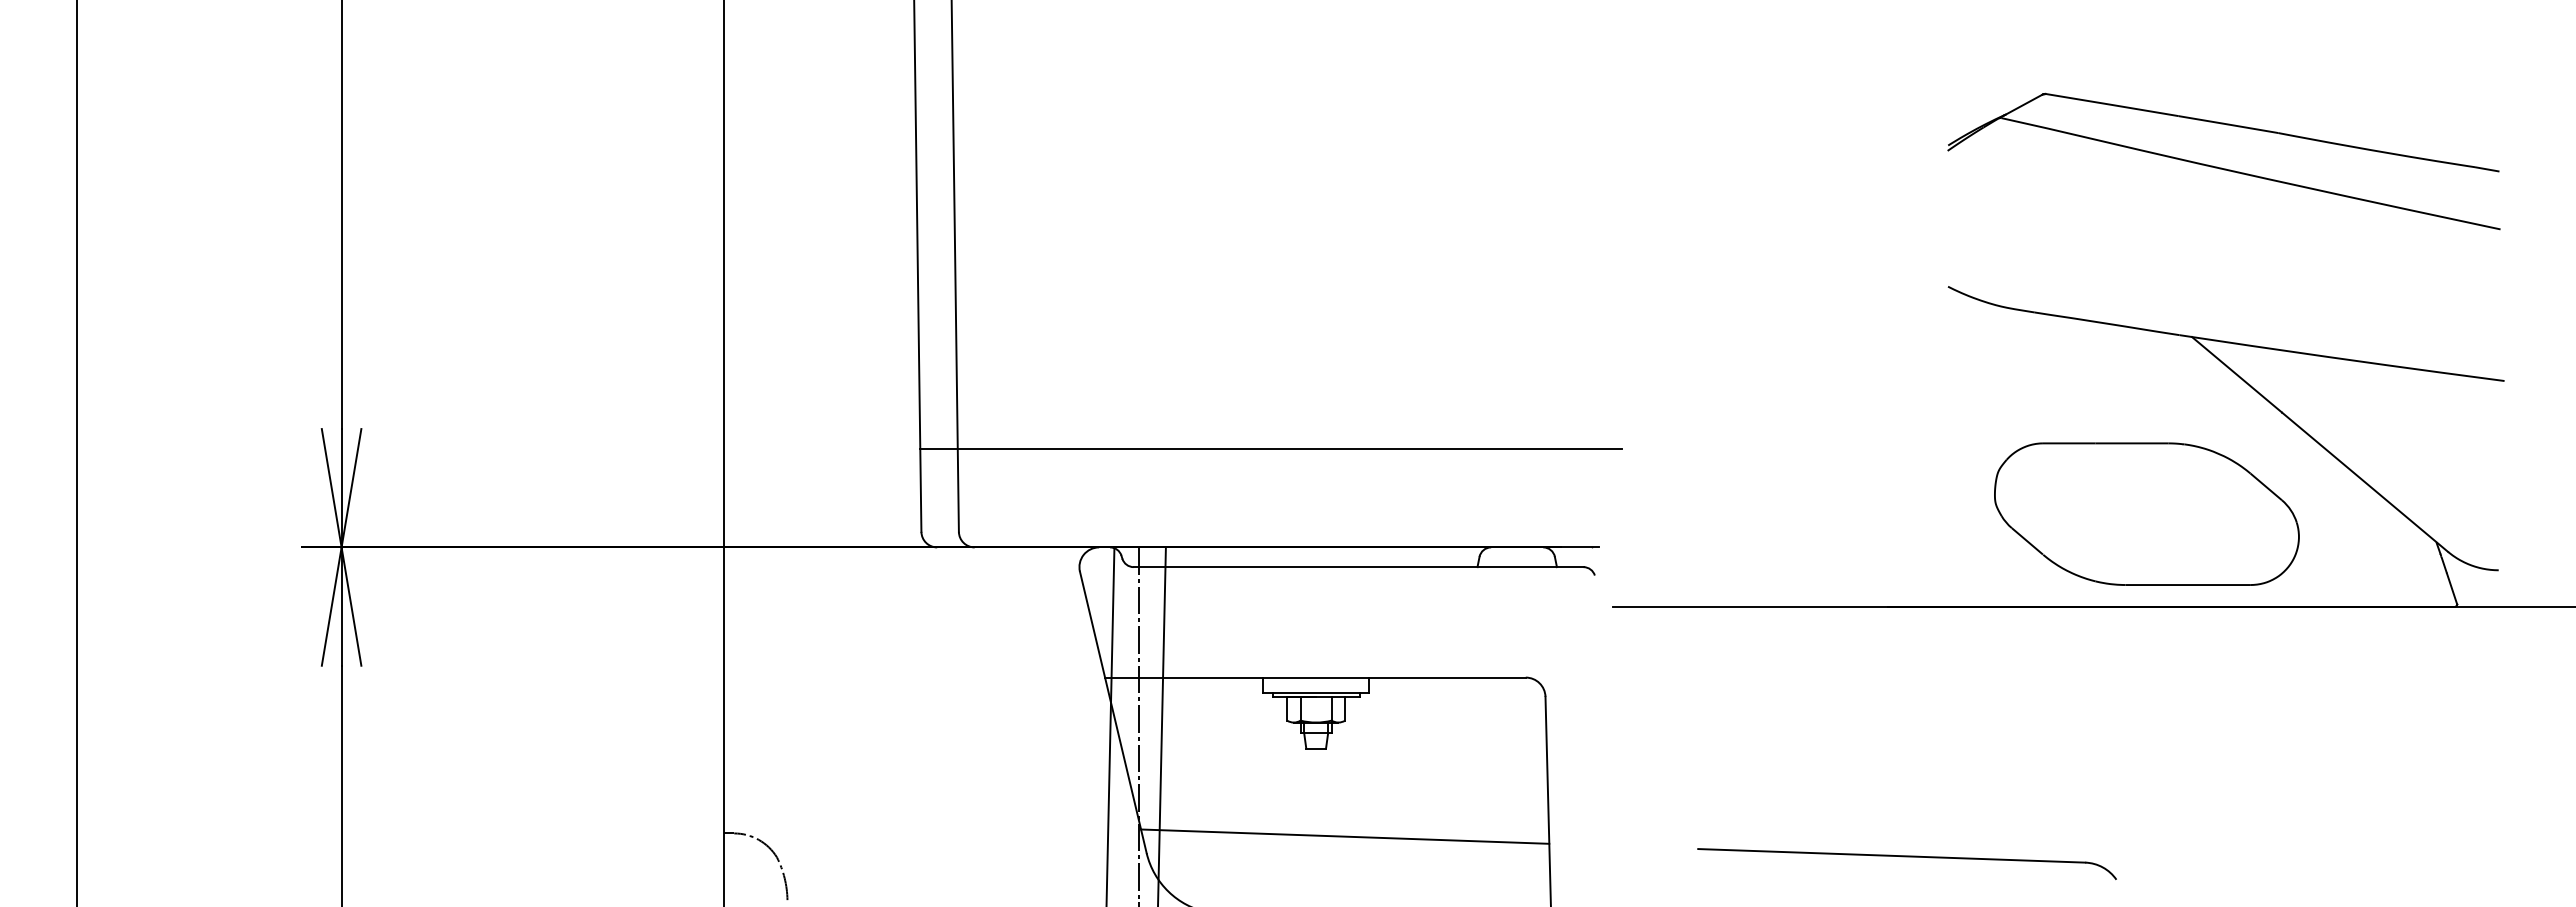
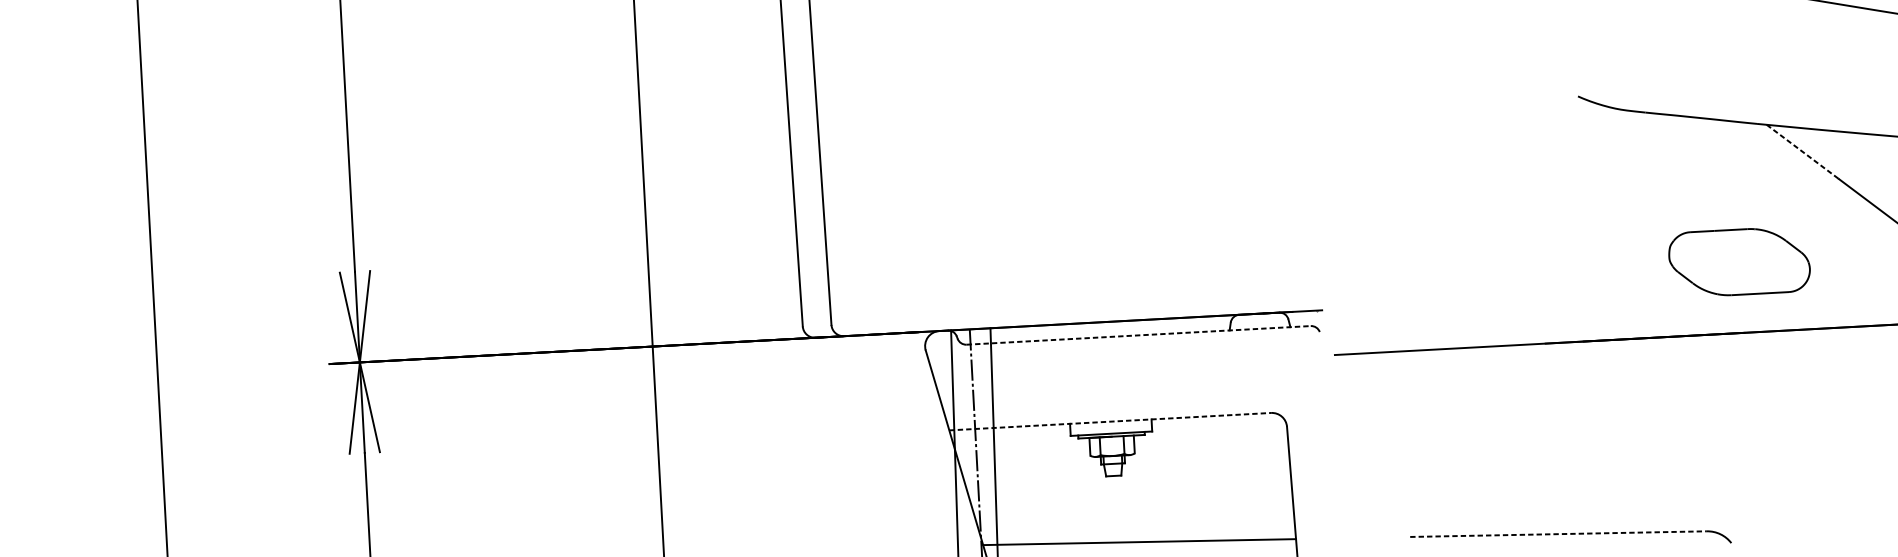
line: (2236, 374) -> (1802, 151), solid -> dashed
line: (1270, 448) -> (1066, 248), removed
part: (2146, 513) -> (1739, 261), size x0.6
line: (1358, 567) -> (1138, 335), solid -> dashed
line: (1315, 677) -> (1110, 421), solid -> dashed
line: (1891, 855) -> (1558, 533), solid -> dashed

